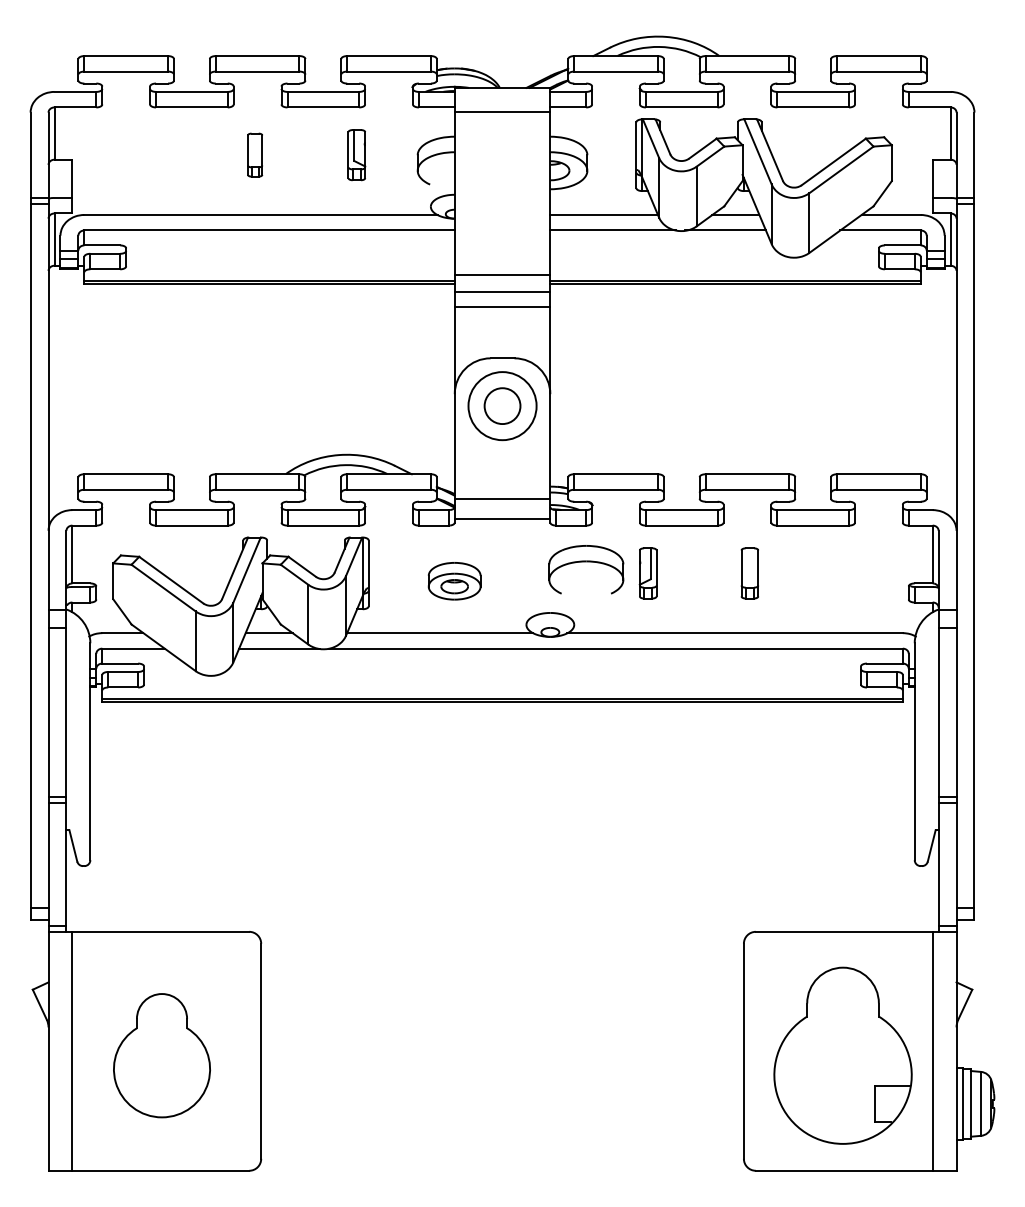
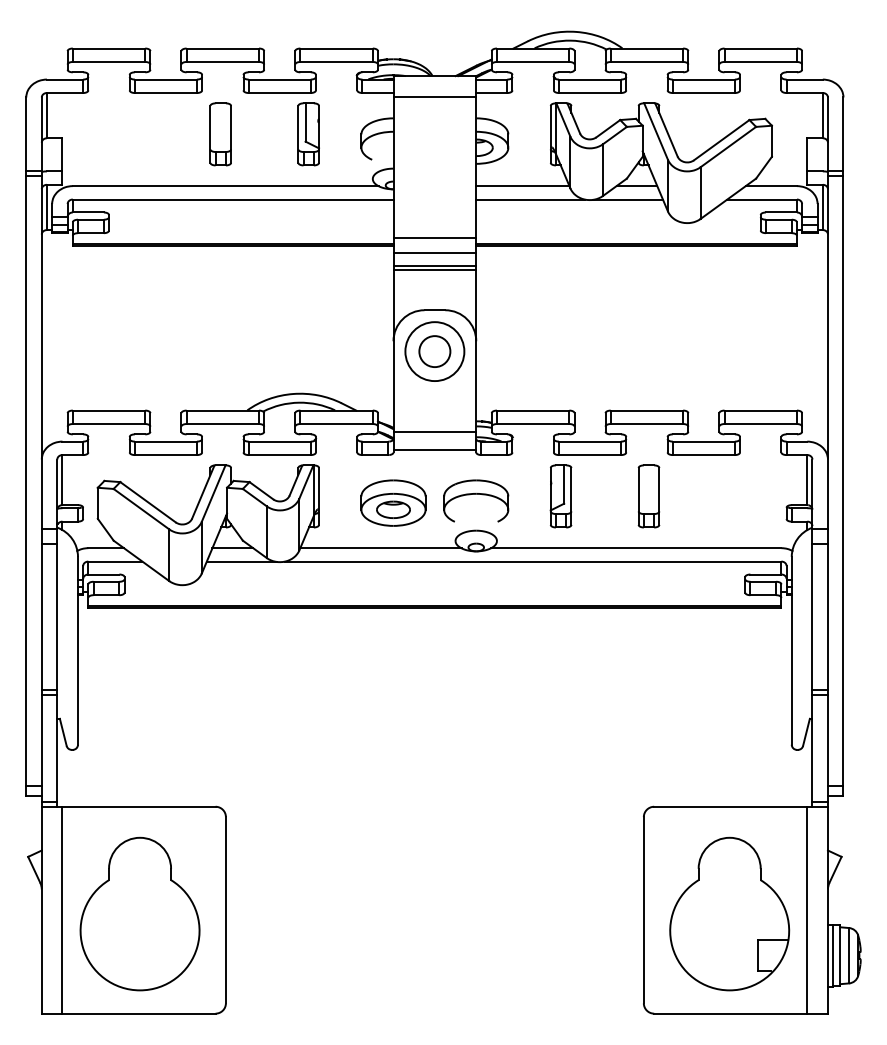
part: (254, 154) -> (220, 133), size x1.67
part: (356, 154) -> (308, 133), size x1.43
line: (502, 311) -> (434, 269), added
part: (586, 562) -> (476, 494), moved
part: (647, 573) -> (560, 496), size x1.43
part: (749, 573) -> (648, 496), size x1.43
part: (454, 581) -> (393, 503), size x1.43
part: (161, 1055) -> (139, 913), size x1.43

